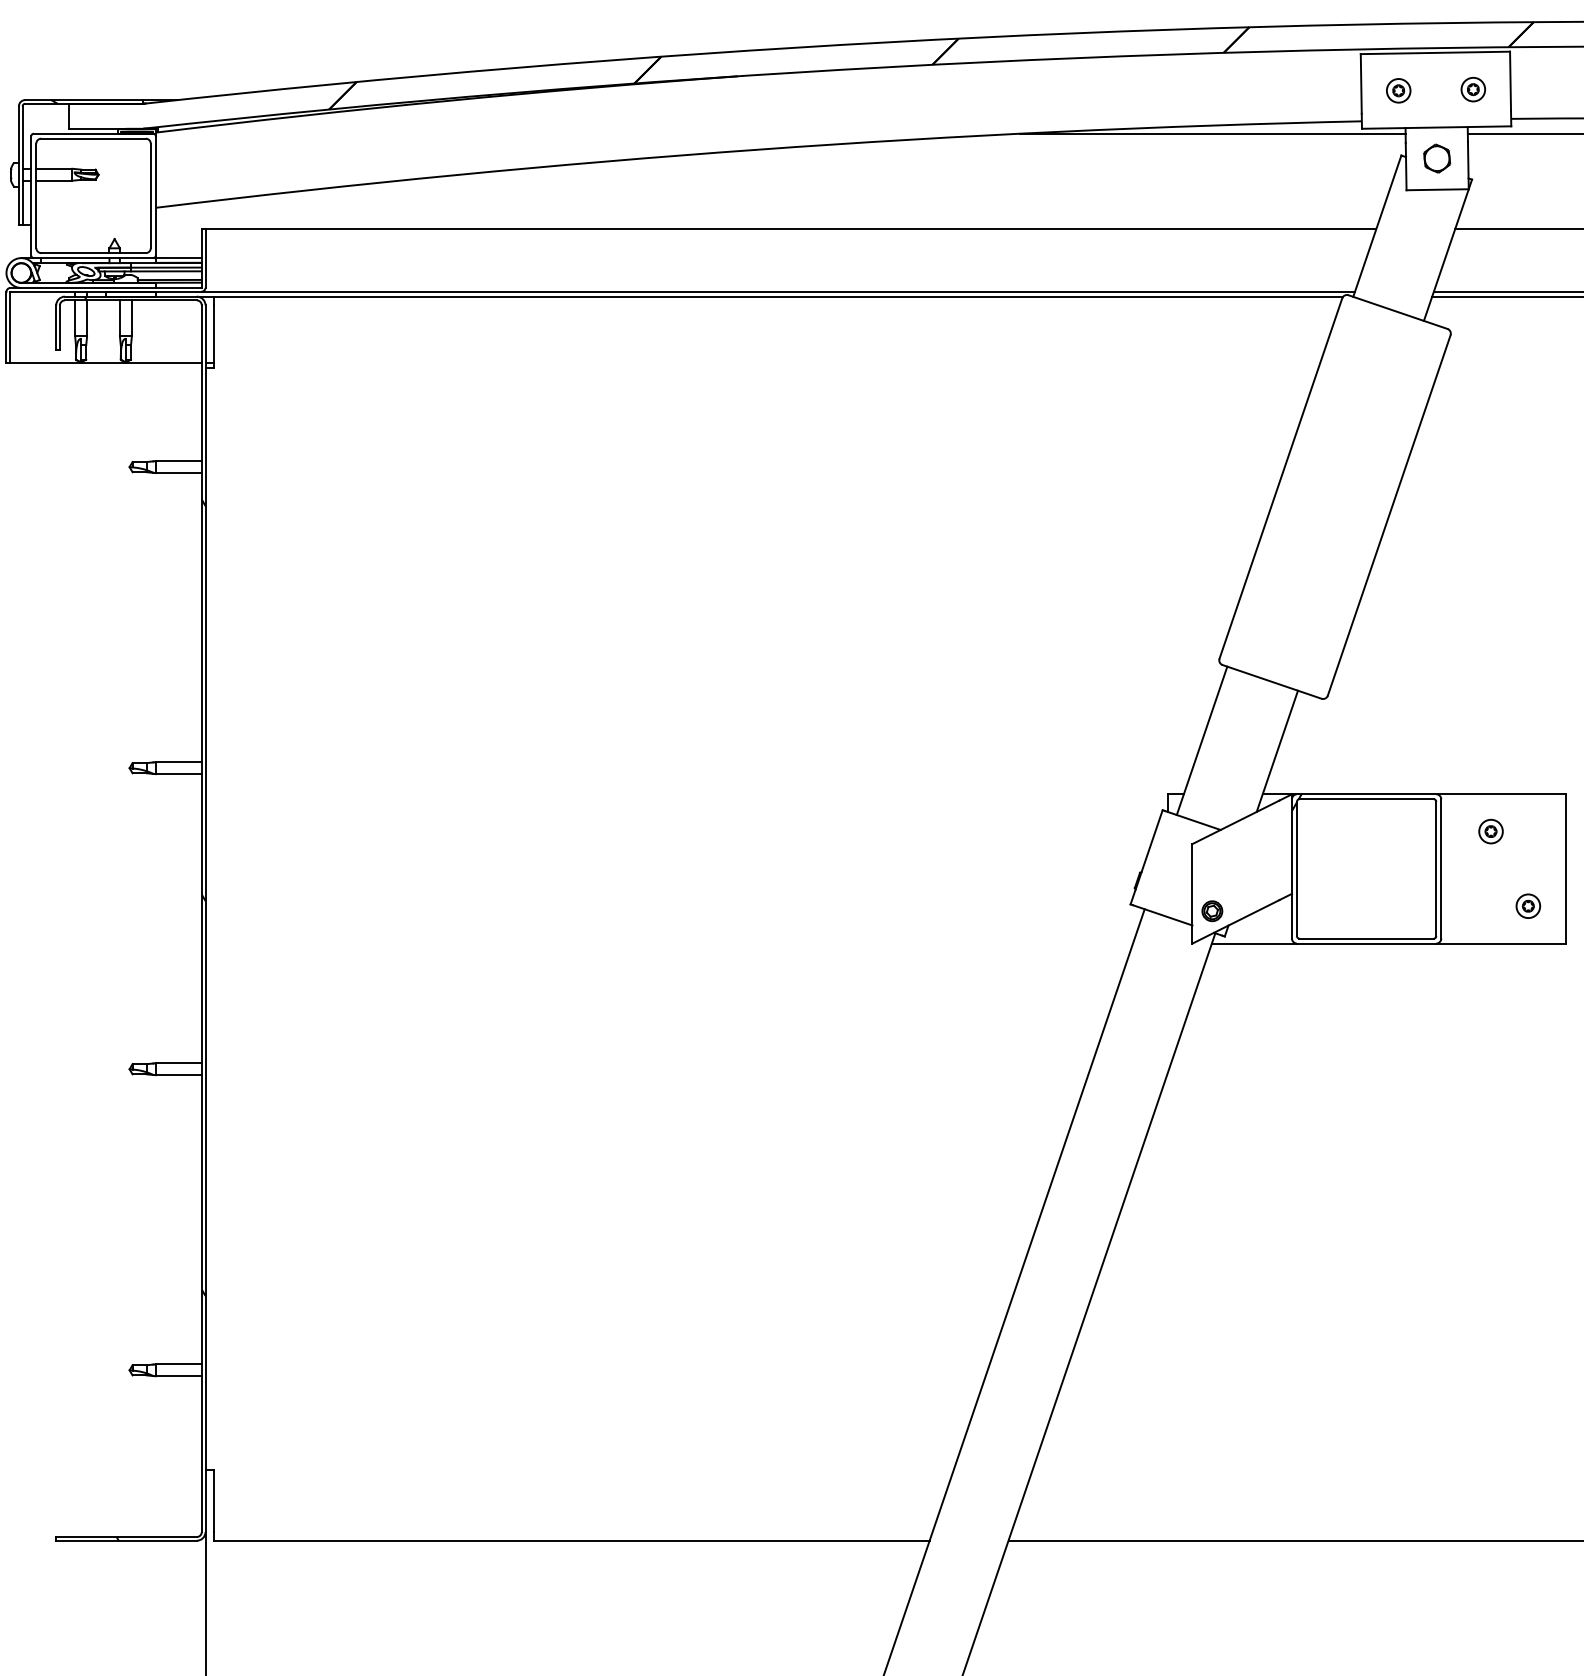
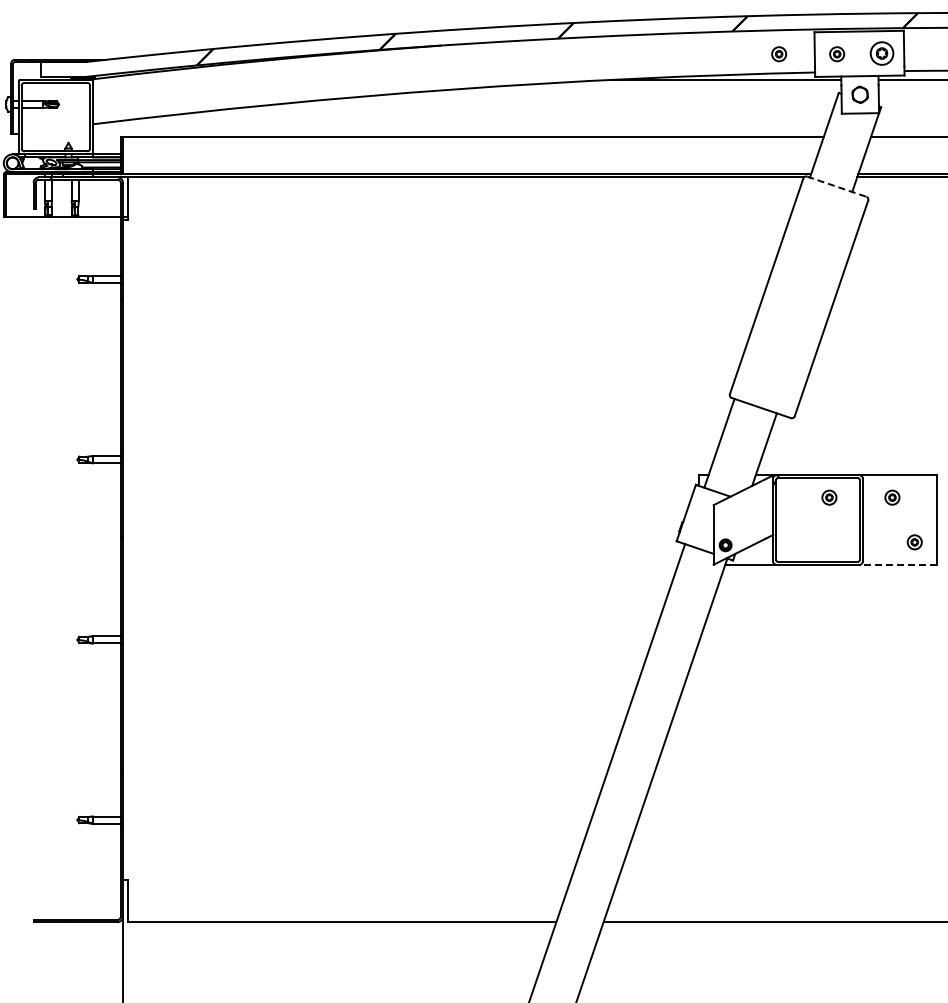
part: (1472, 89) -> (881, 53), size x1.6
part: (1302, 91) -> (779, 54), added
line: (1399, 311) -> (837, 186), solid -> dashed
part: (1385, 831) -> (829, 497), added
line: (1501, 943) -> (898, 564), solid -> dashed

